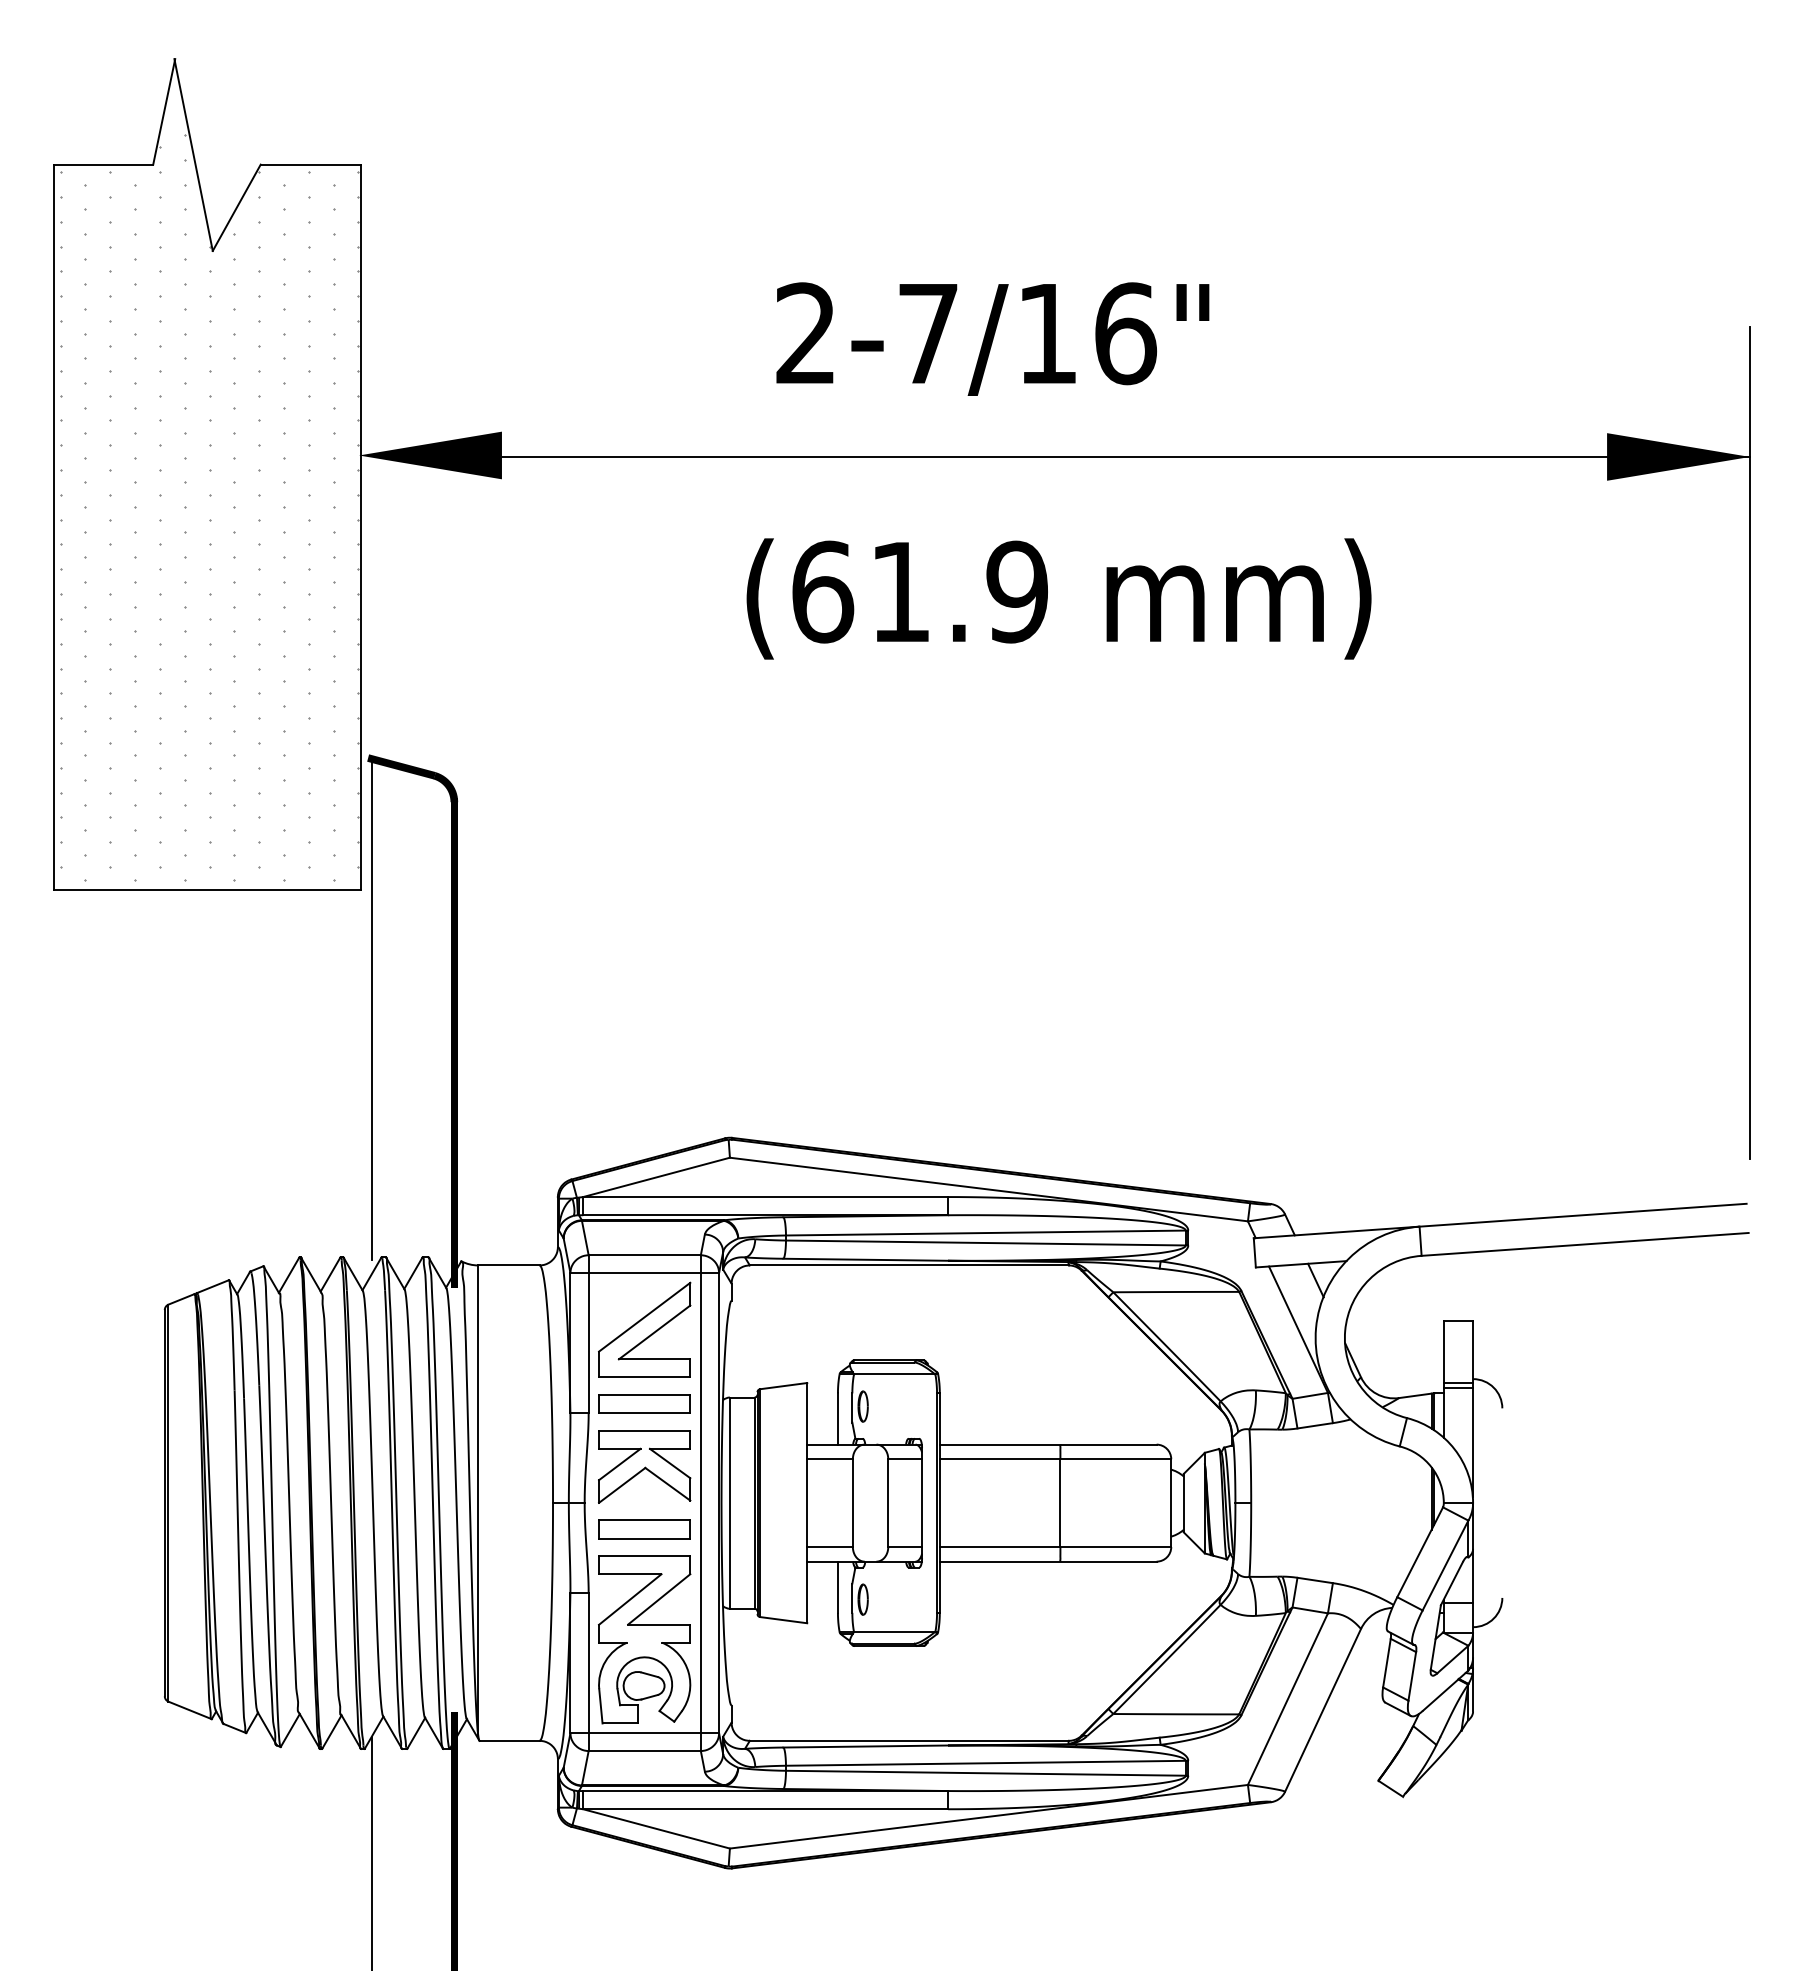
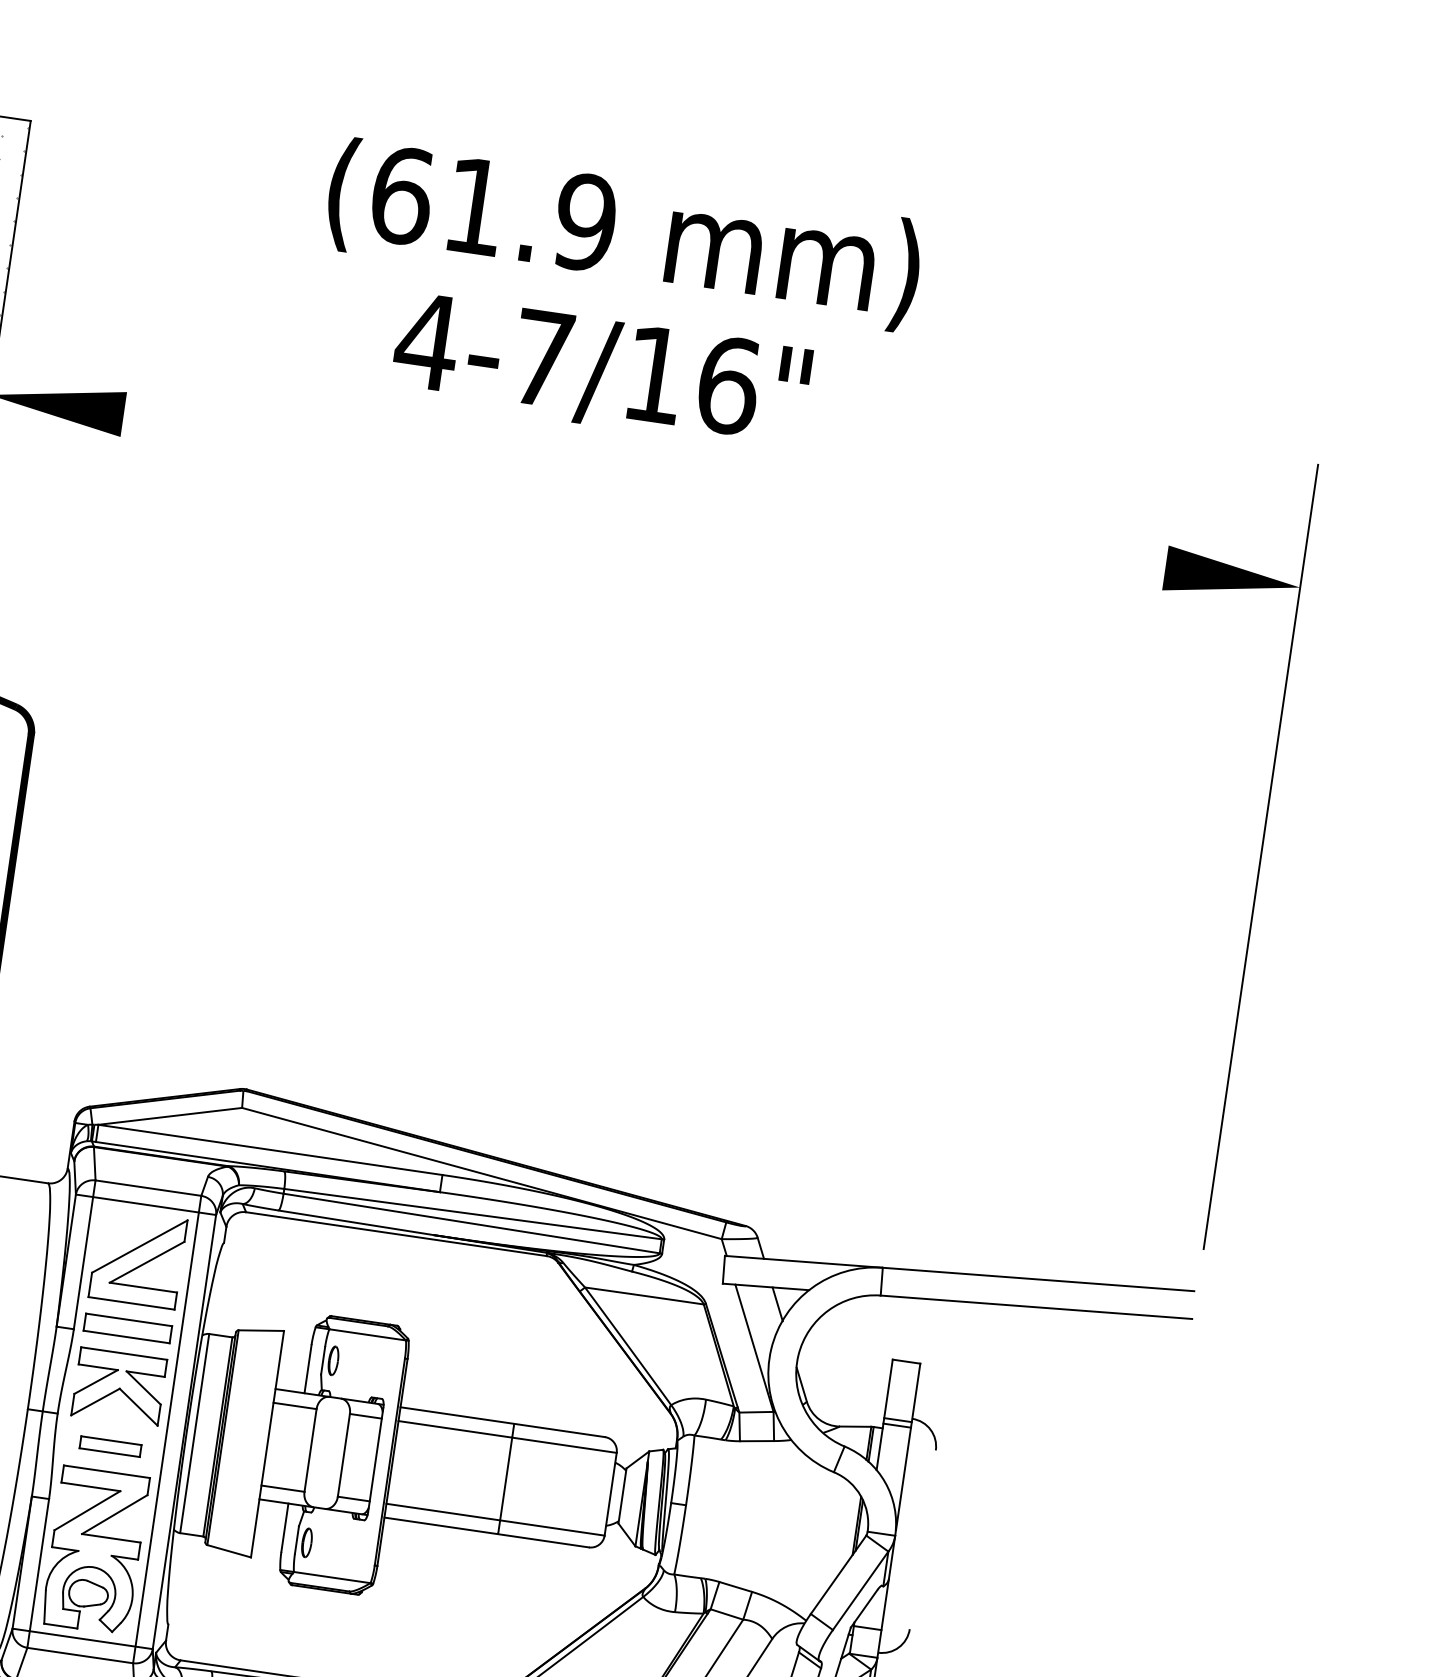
text: (805, 332) -> (426, 340), 2-7/16" -> 4-7/16"
line: (1125, 456) -> (711, 501), removed
text: (1058, 598) -> (623, 234), moved
part: (644, 1529) -> (110, 1446), size x0.7

